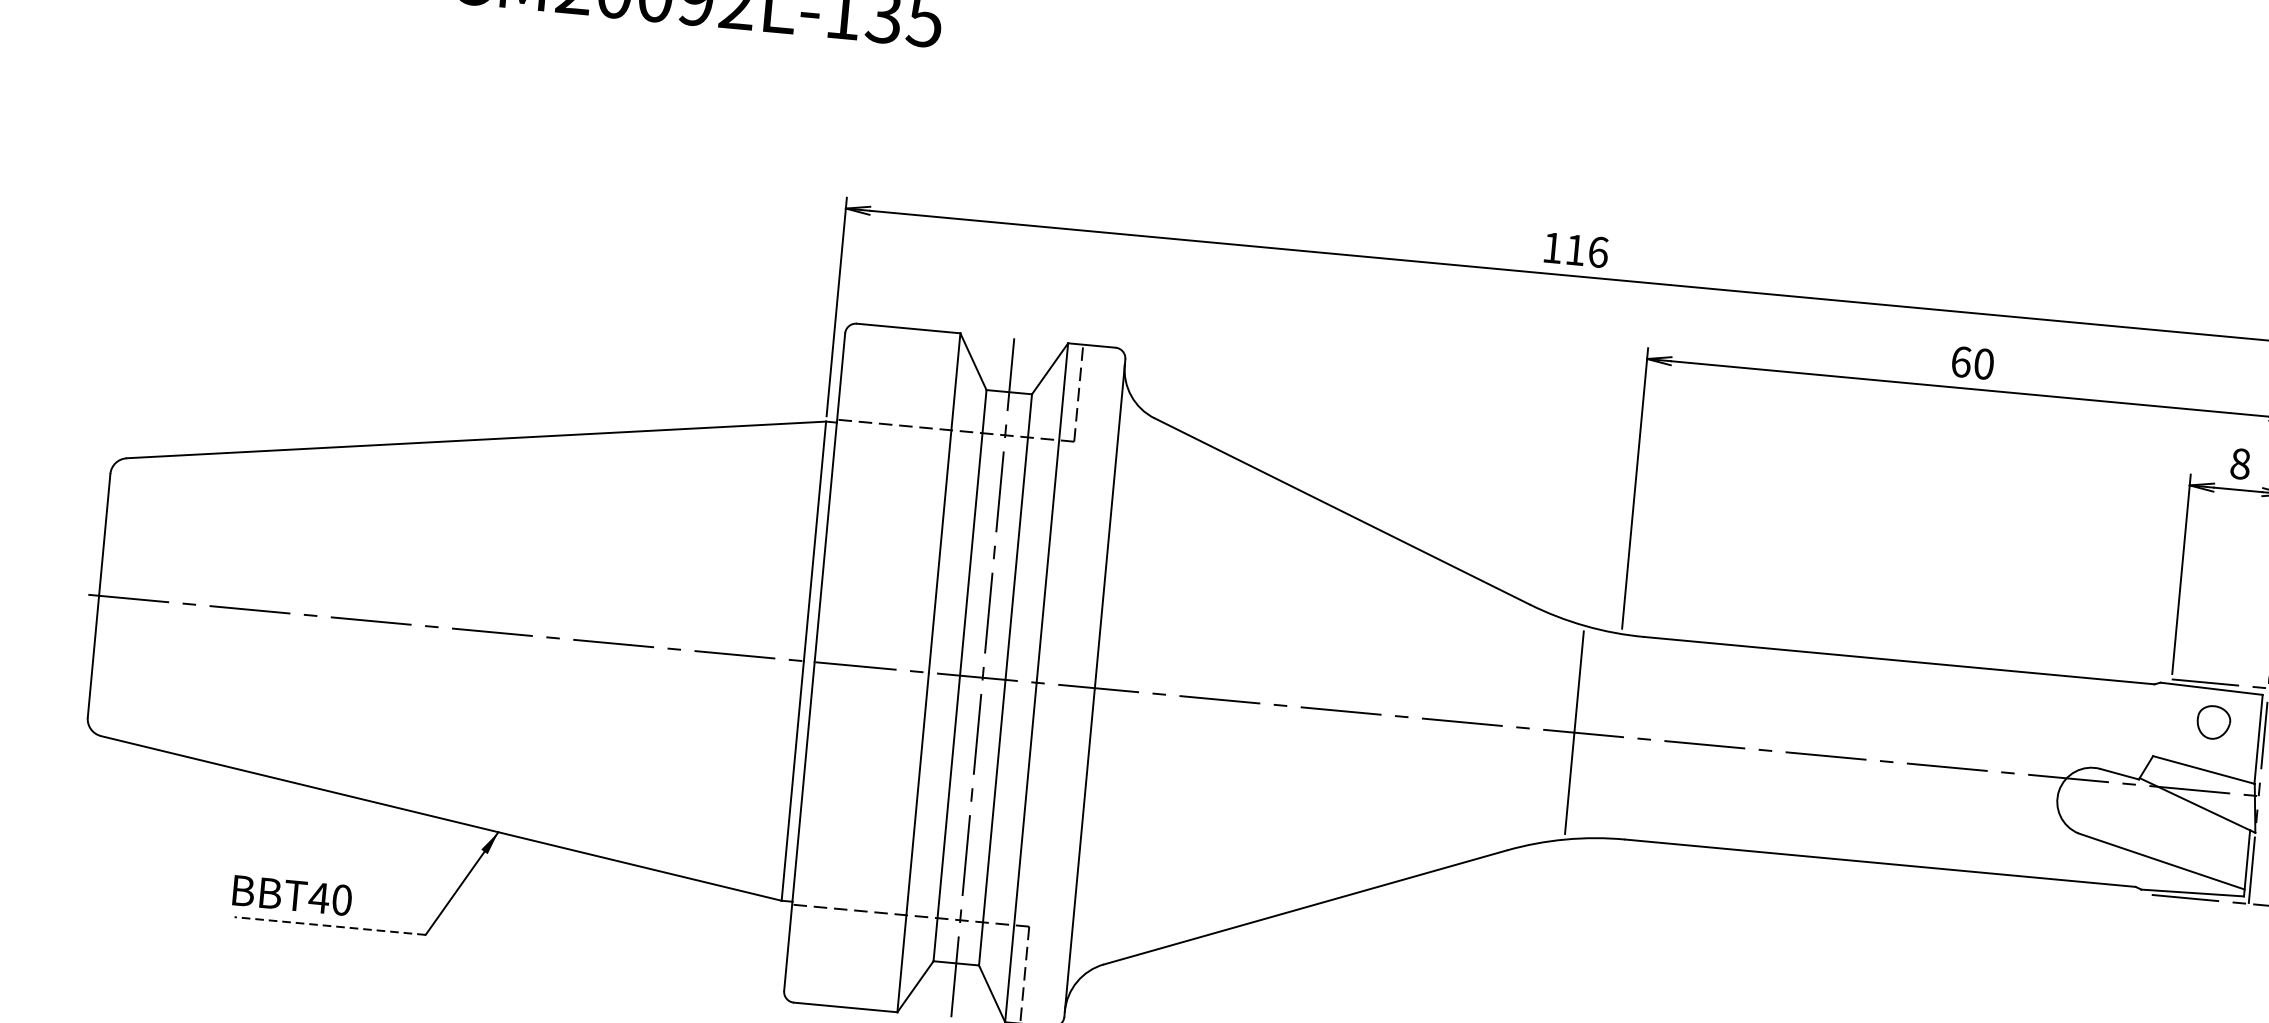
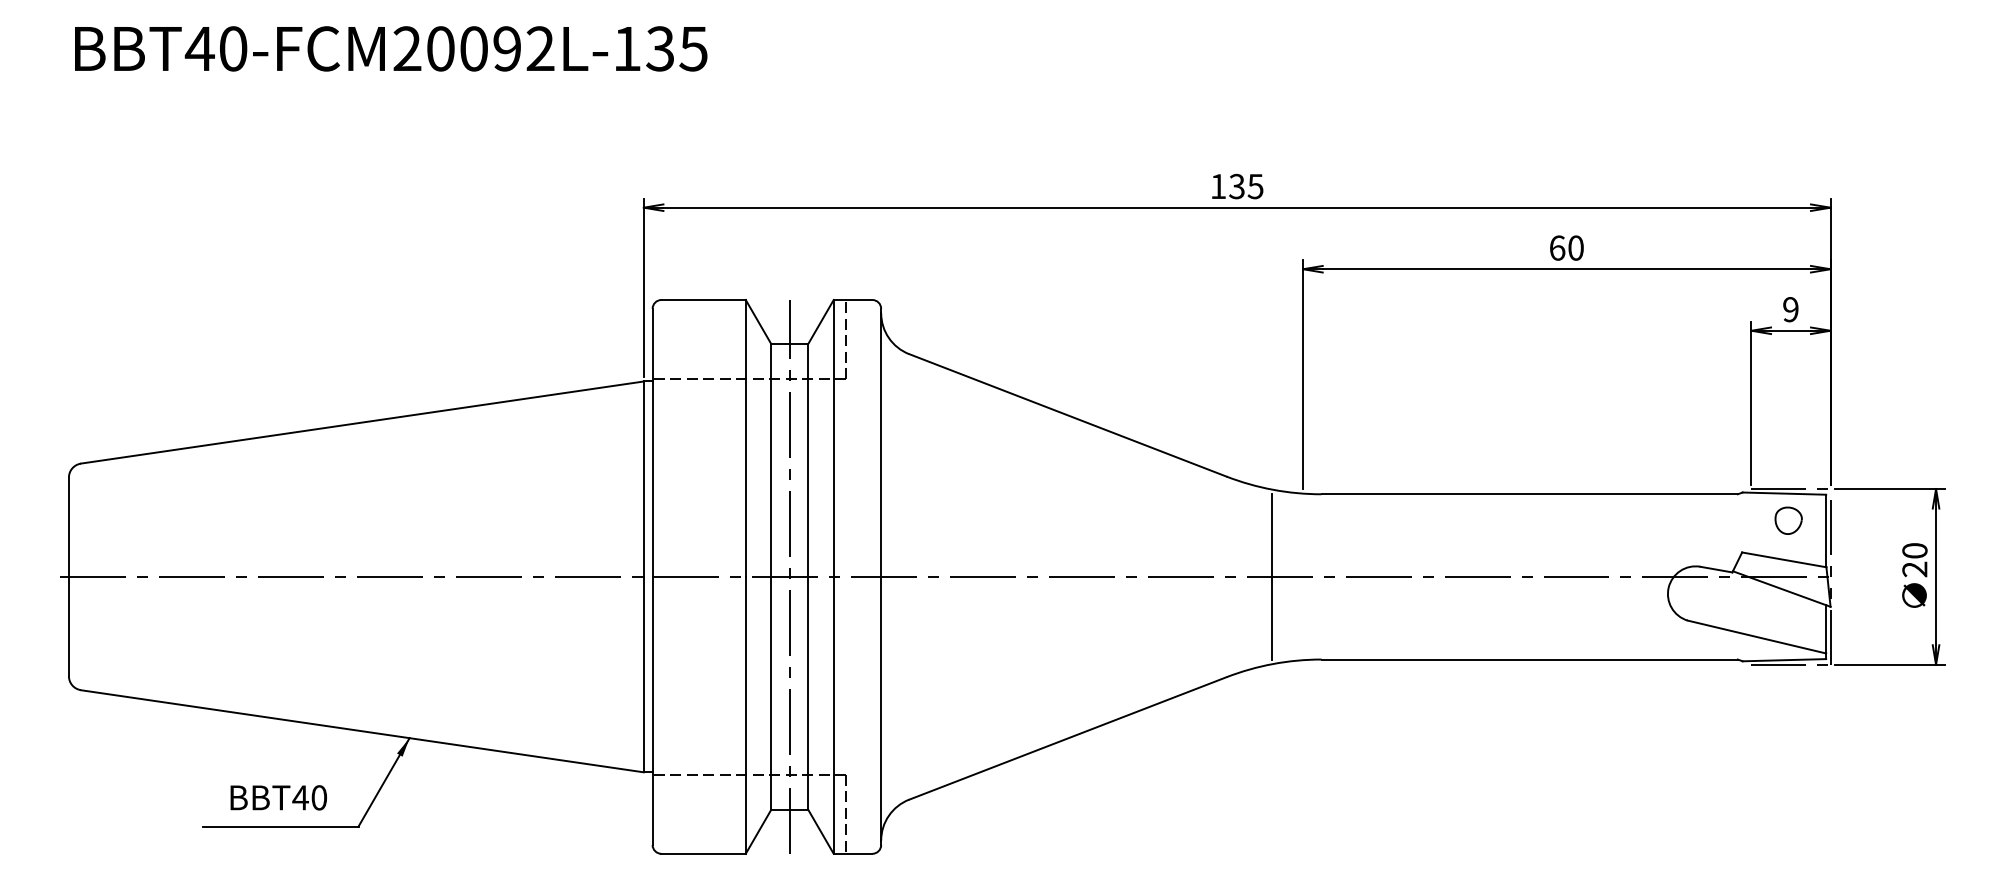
text: (1587, 251) -> (1246, 186), 116 -> 135
text: (2240, 463) -> (1790, 309), 8 -> 9
text: (292, 895) -> (278, 797), moved
line: (330, 925) -> (280, 826), dashed -> solid

